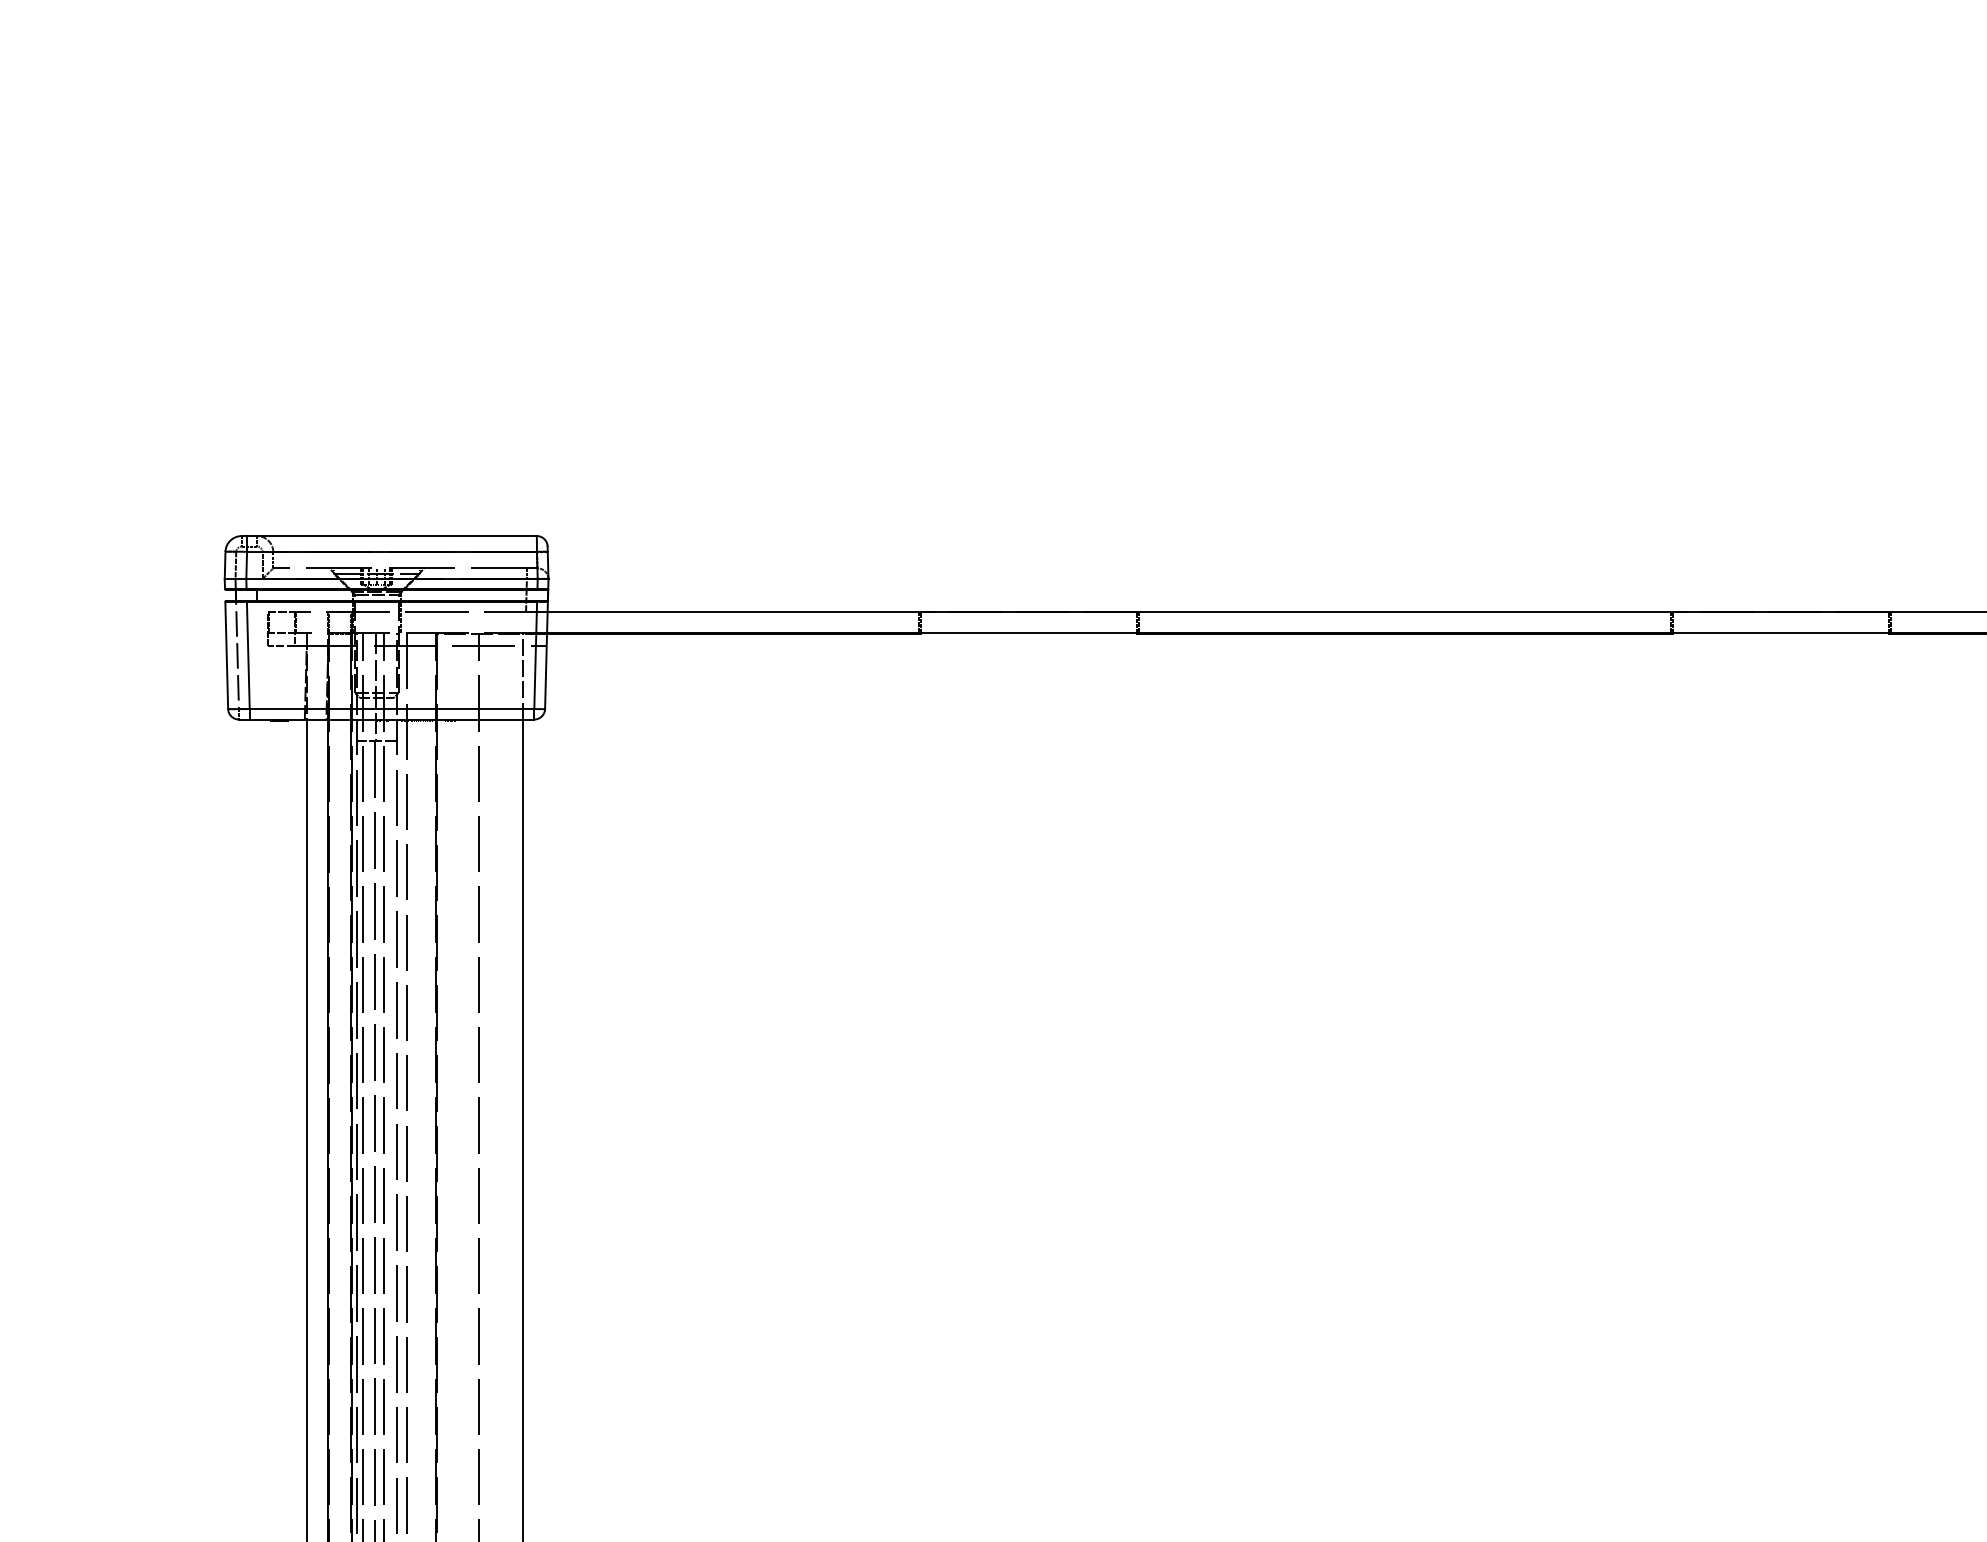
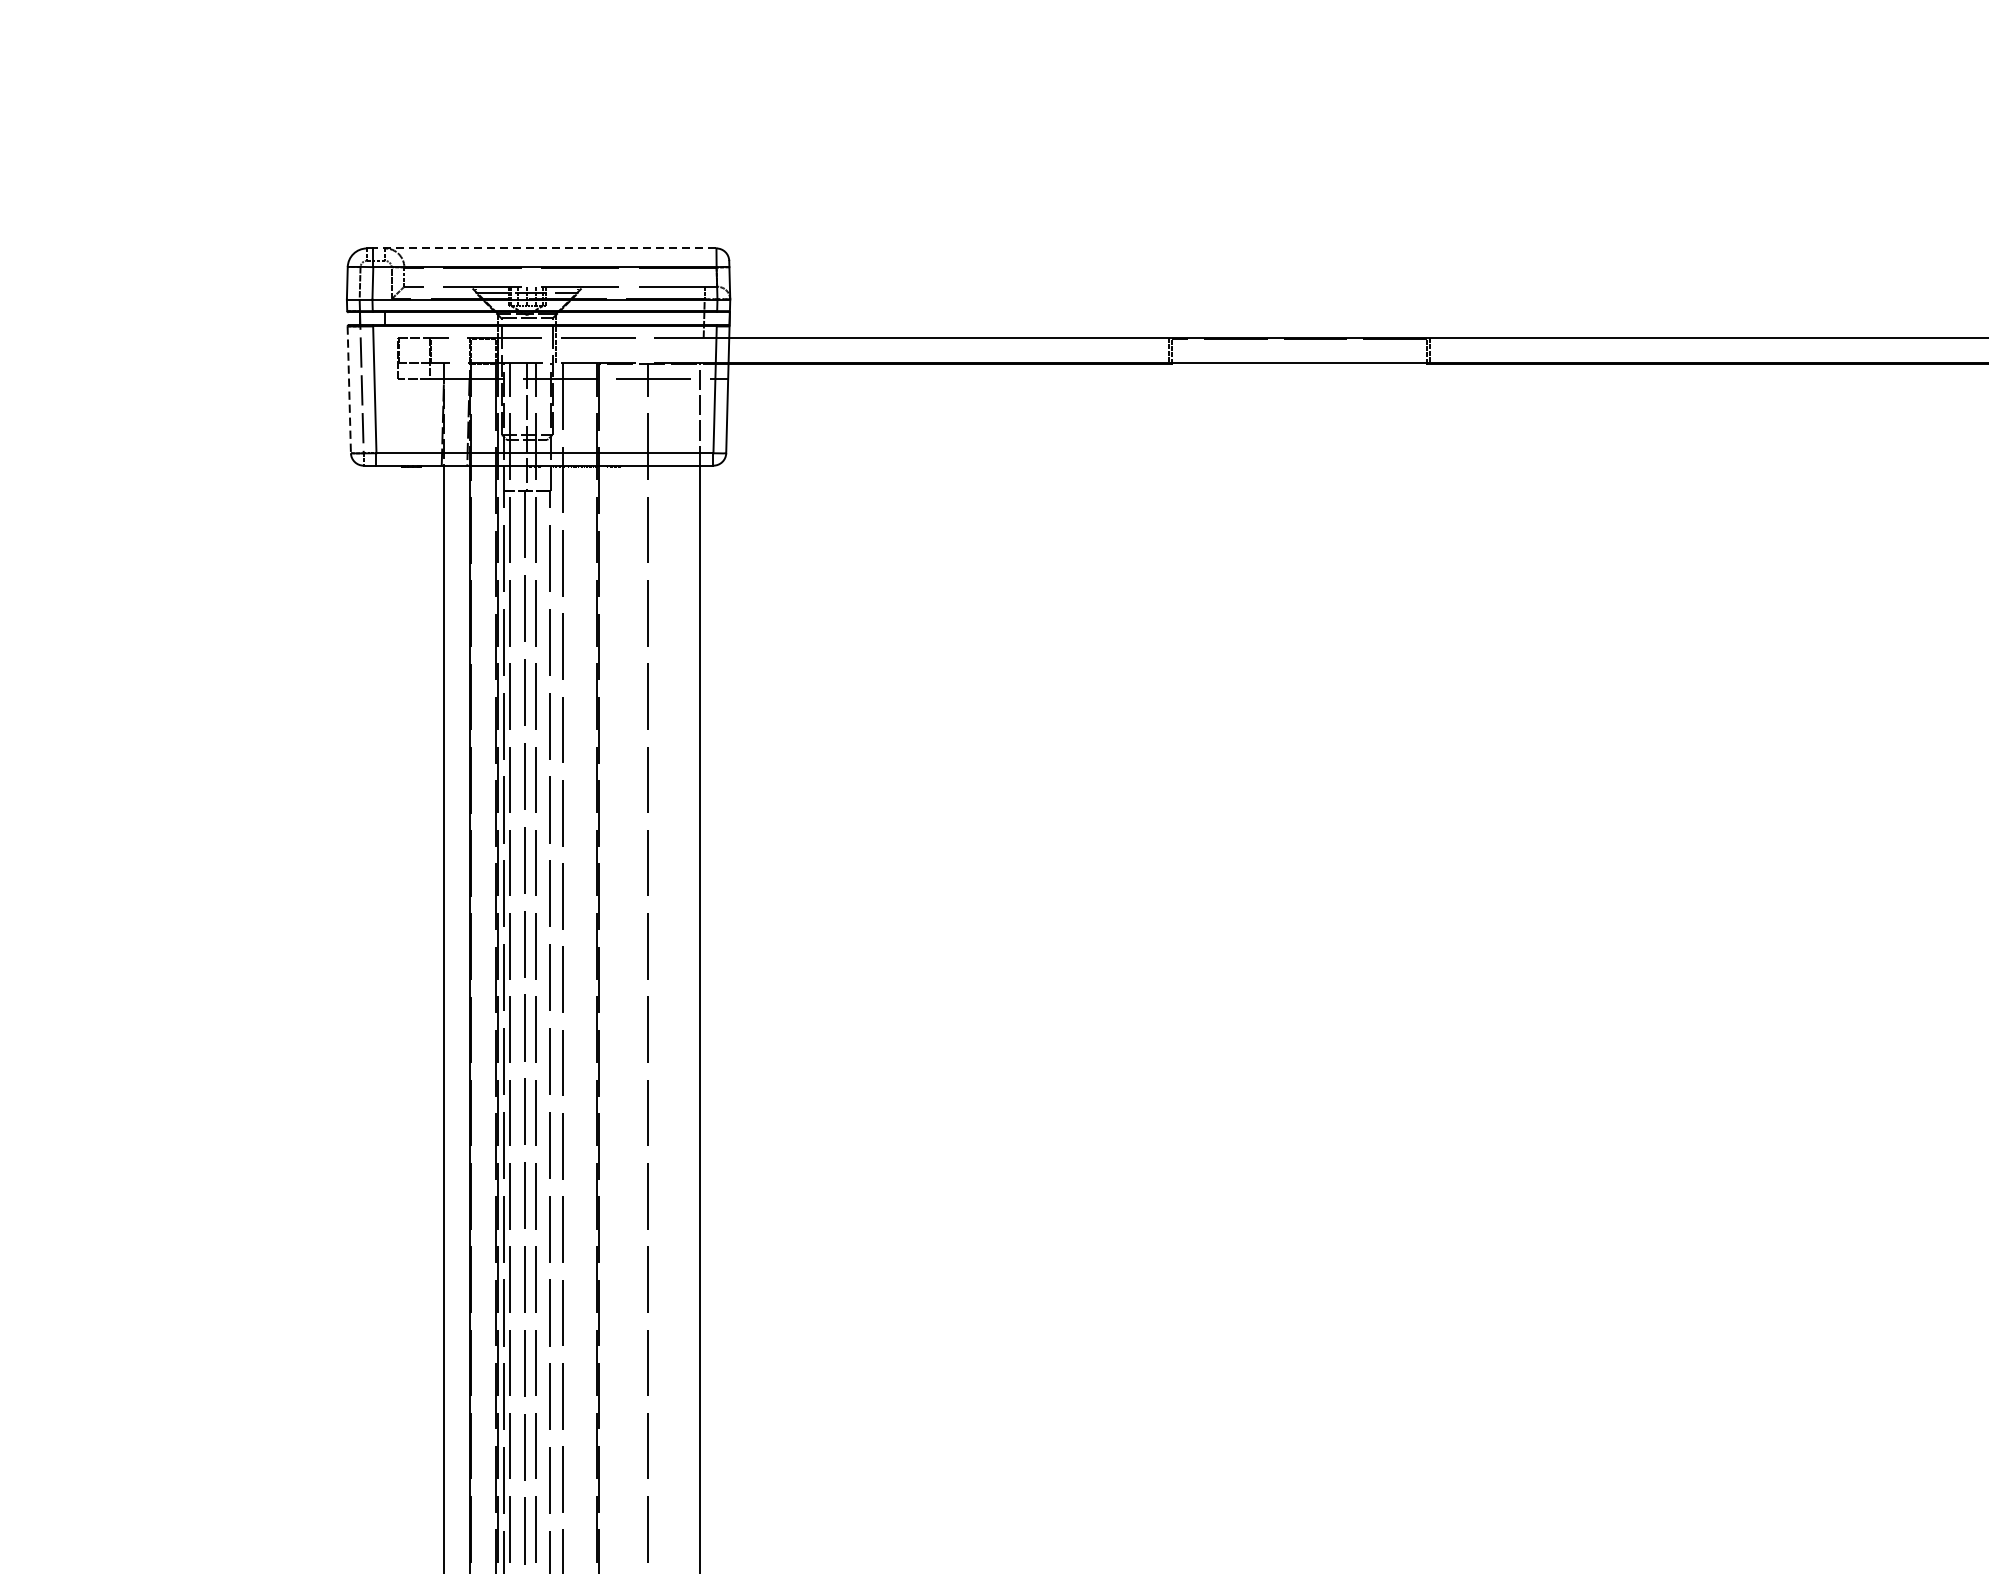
line: (391, 536) -> (544, 248), solid -> dashed
line: (226, 655) -> (348, 389), solid -> dashed

